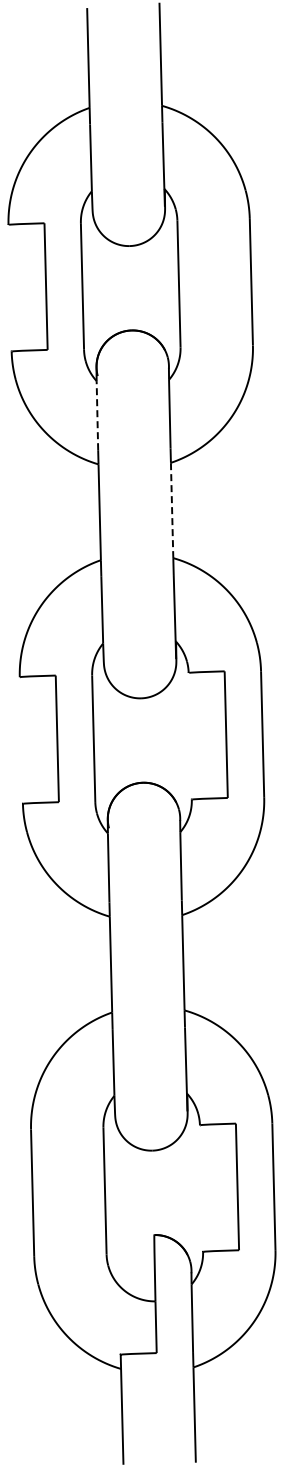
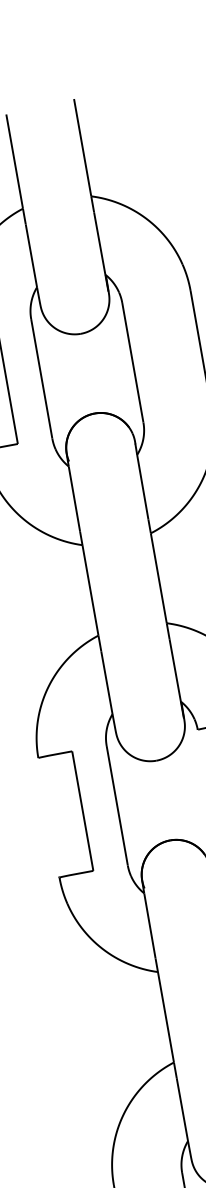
line: (97, 415) -> (74, 498), dashed -> solid
line: (172, 510) -> (159, 578), dashed -> solid

